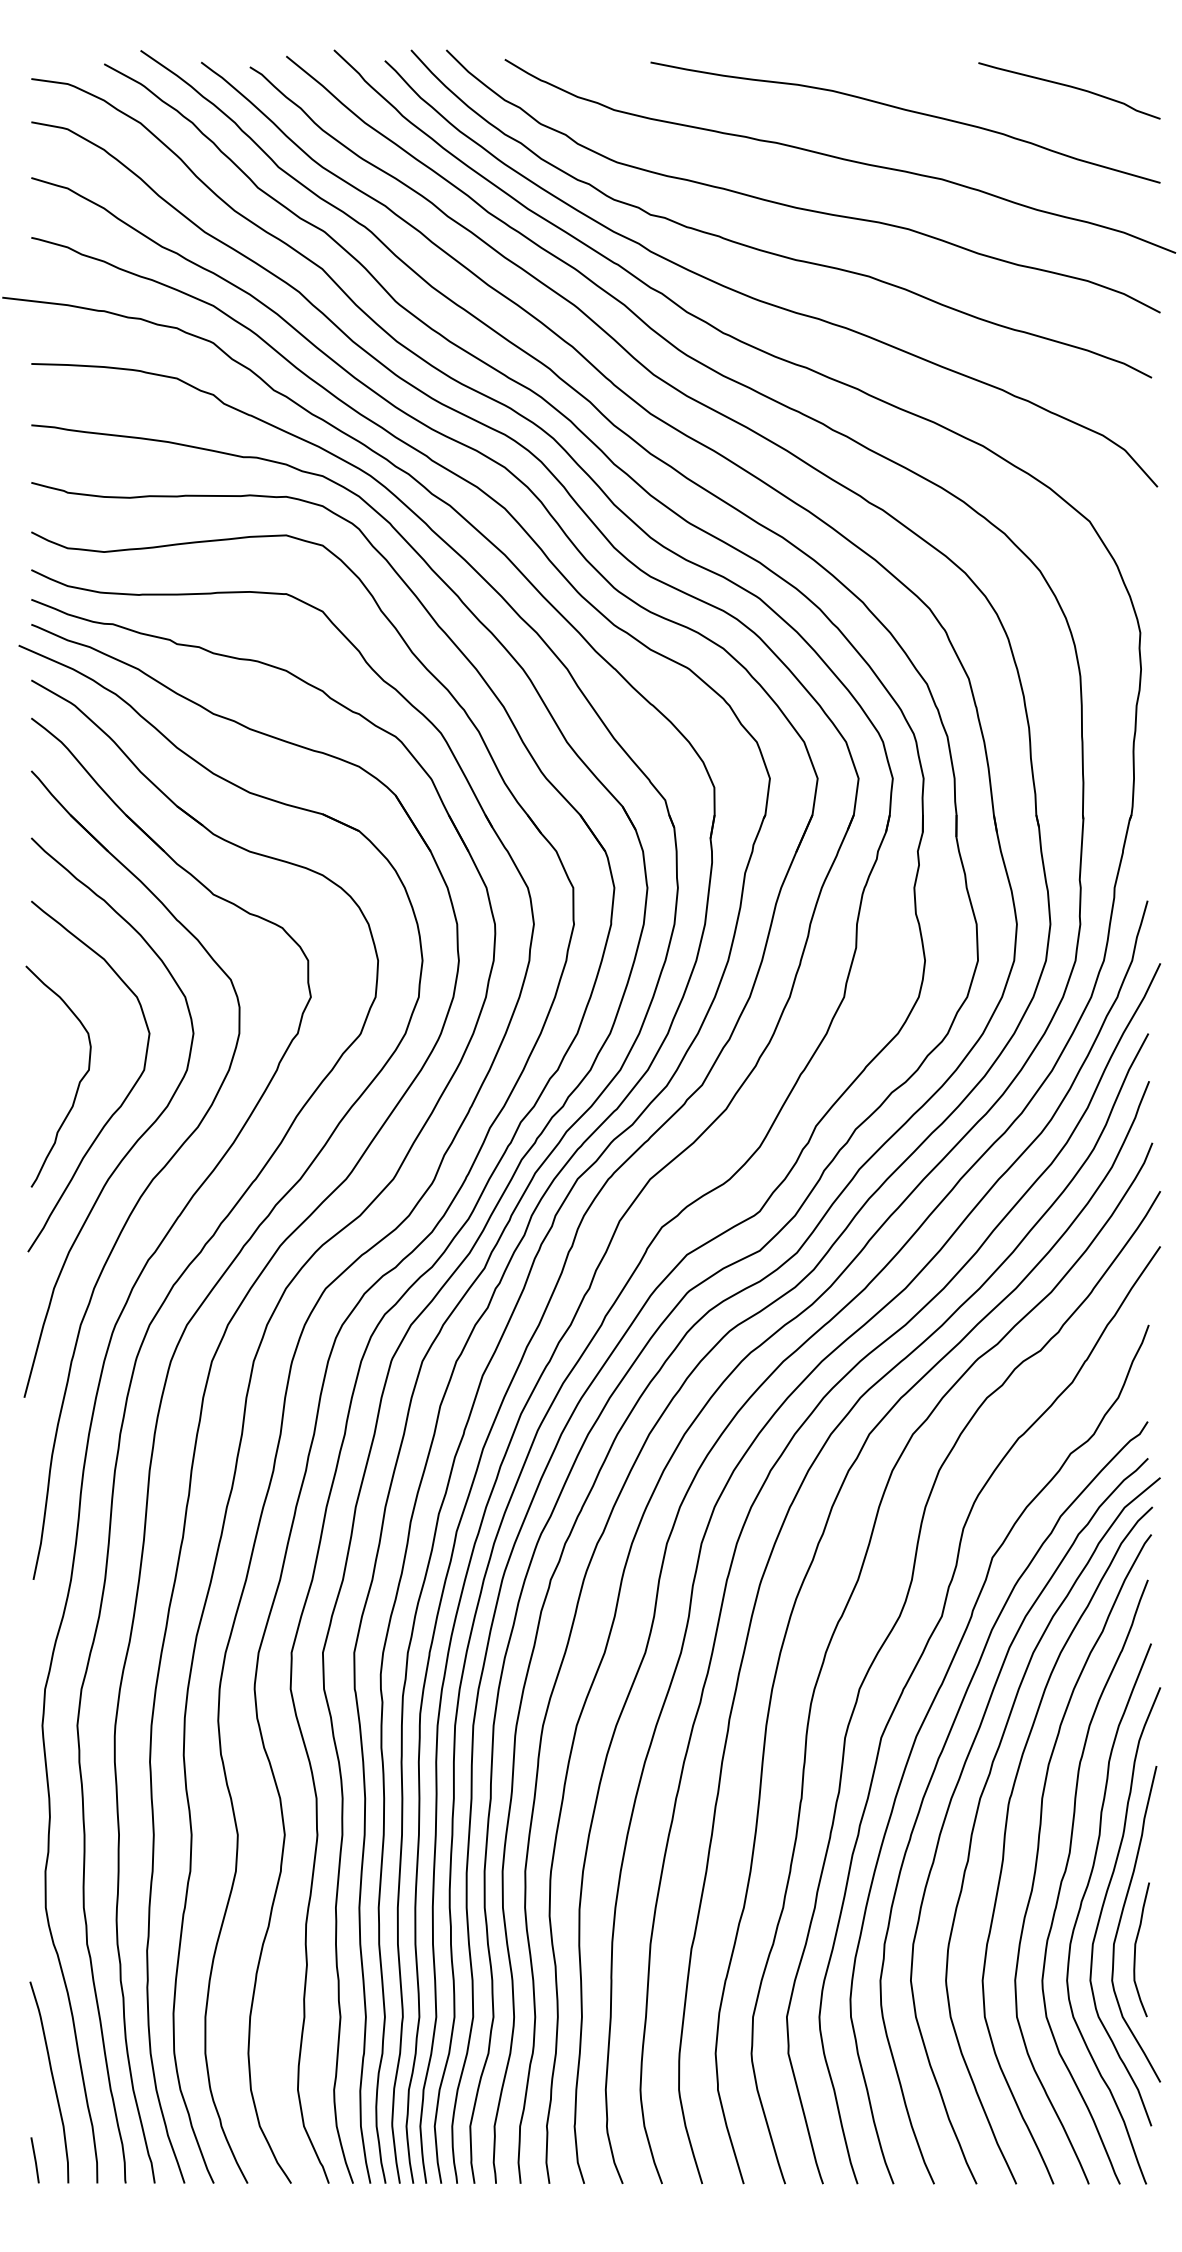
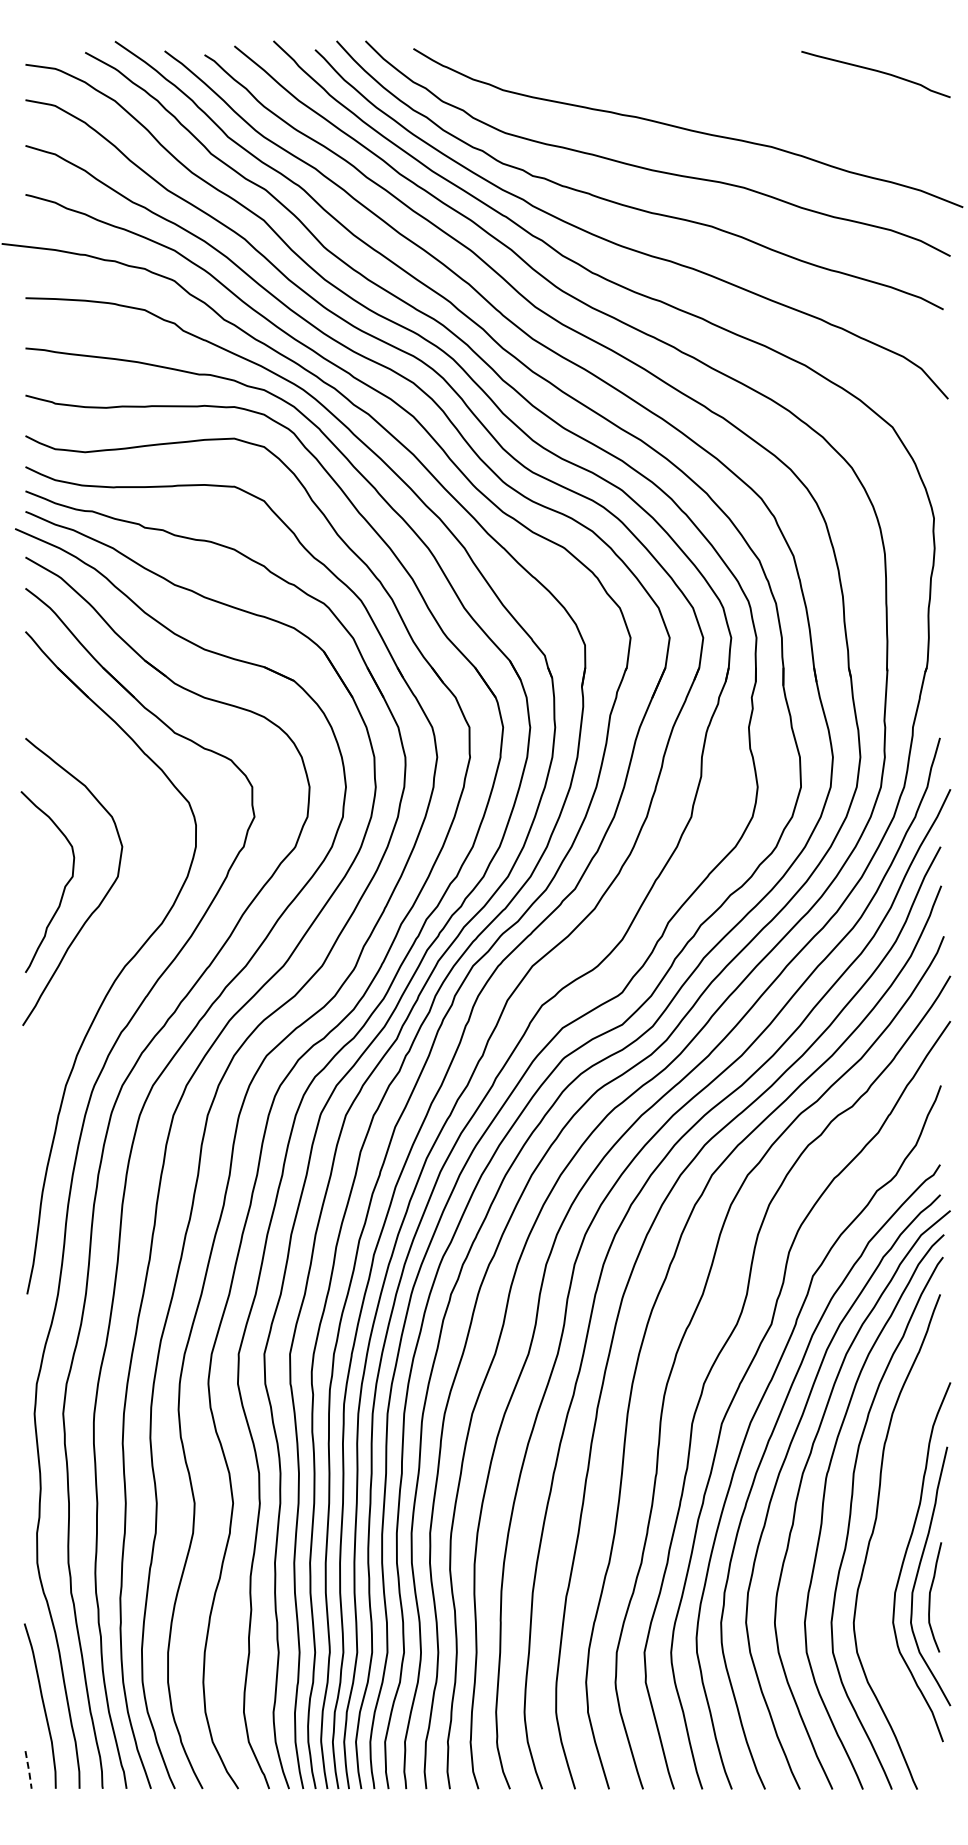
curve: (906, 111) -> (742, 91), removed
curve: (135, 1141) -> (110, 935), removed
curve: (1082, 1905) -> (886, 1561), removed
line: (36, 2161) -> (29, 1770), solid -> dashed

